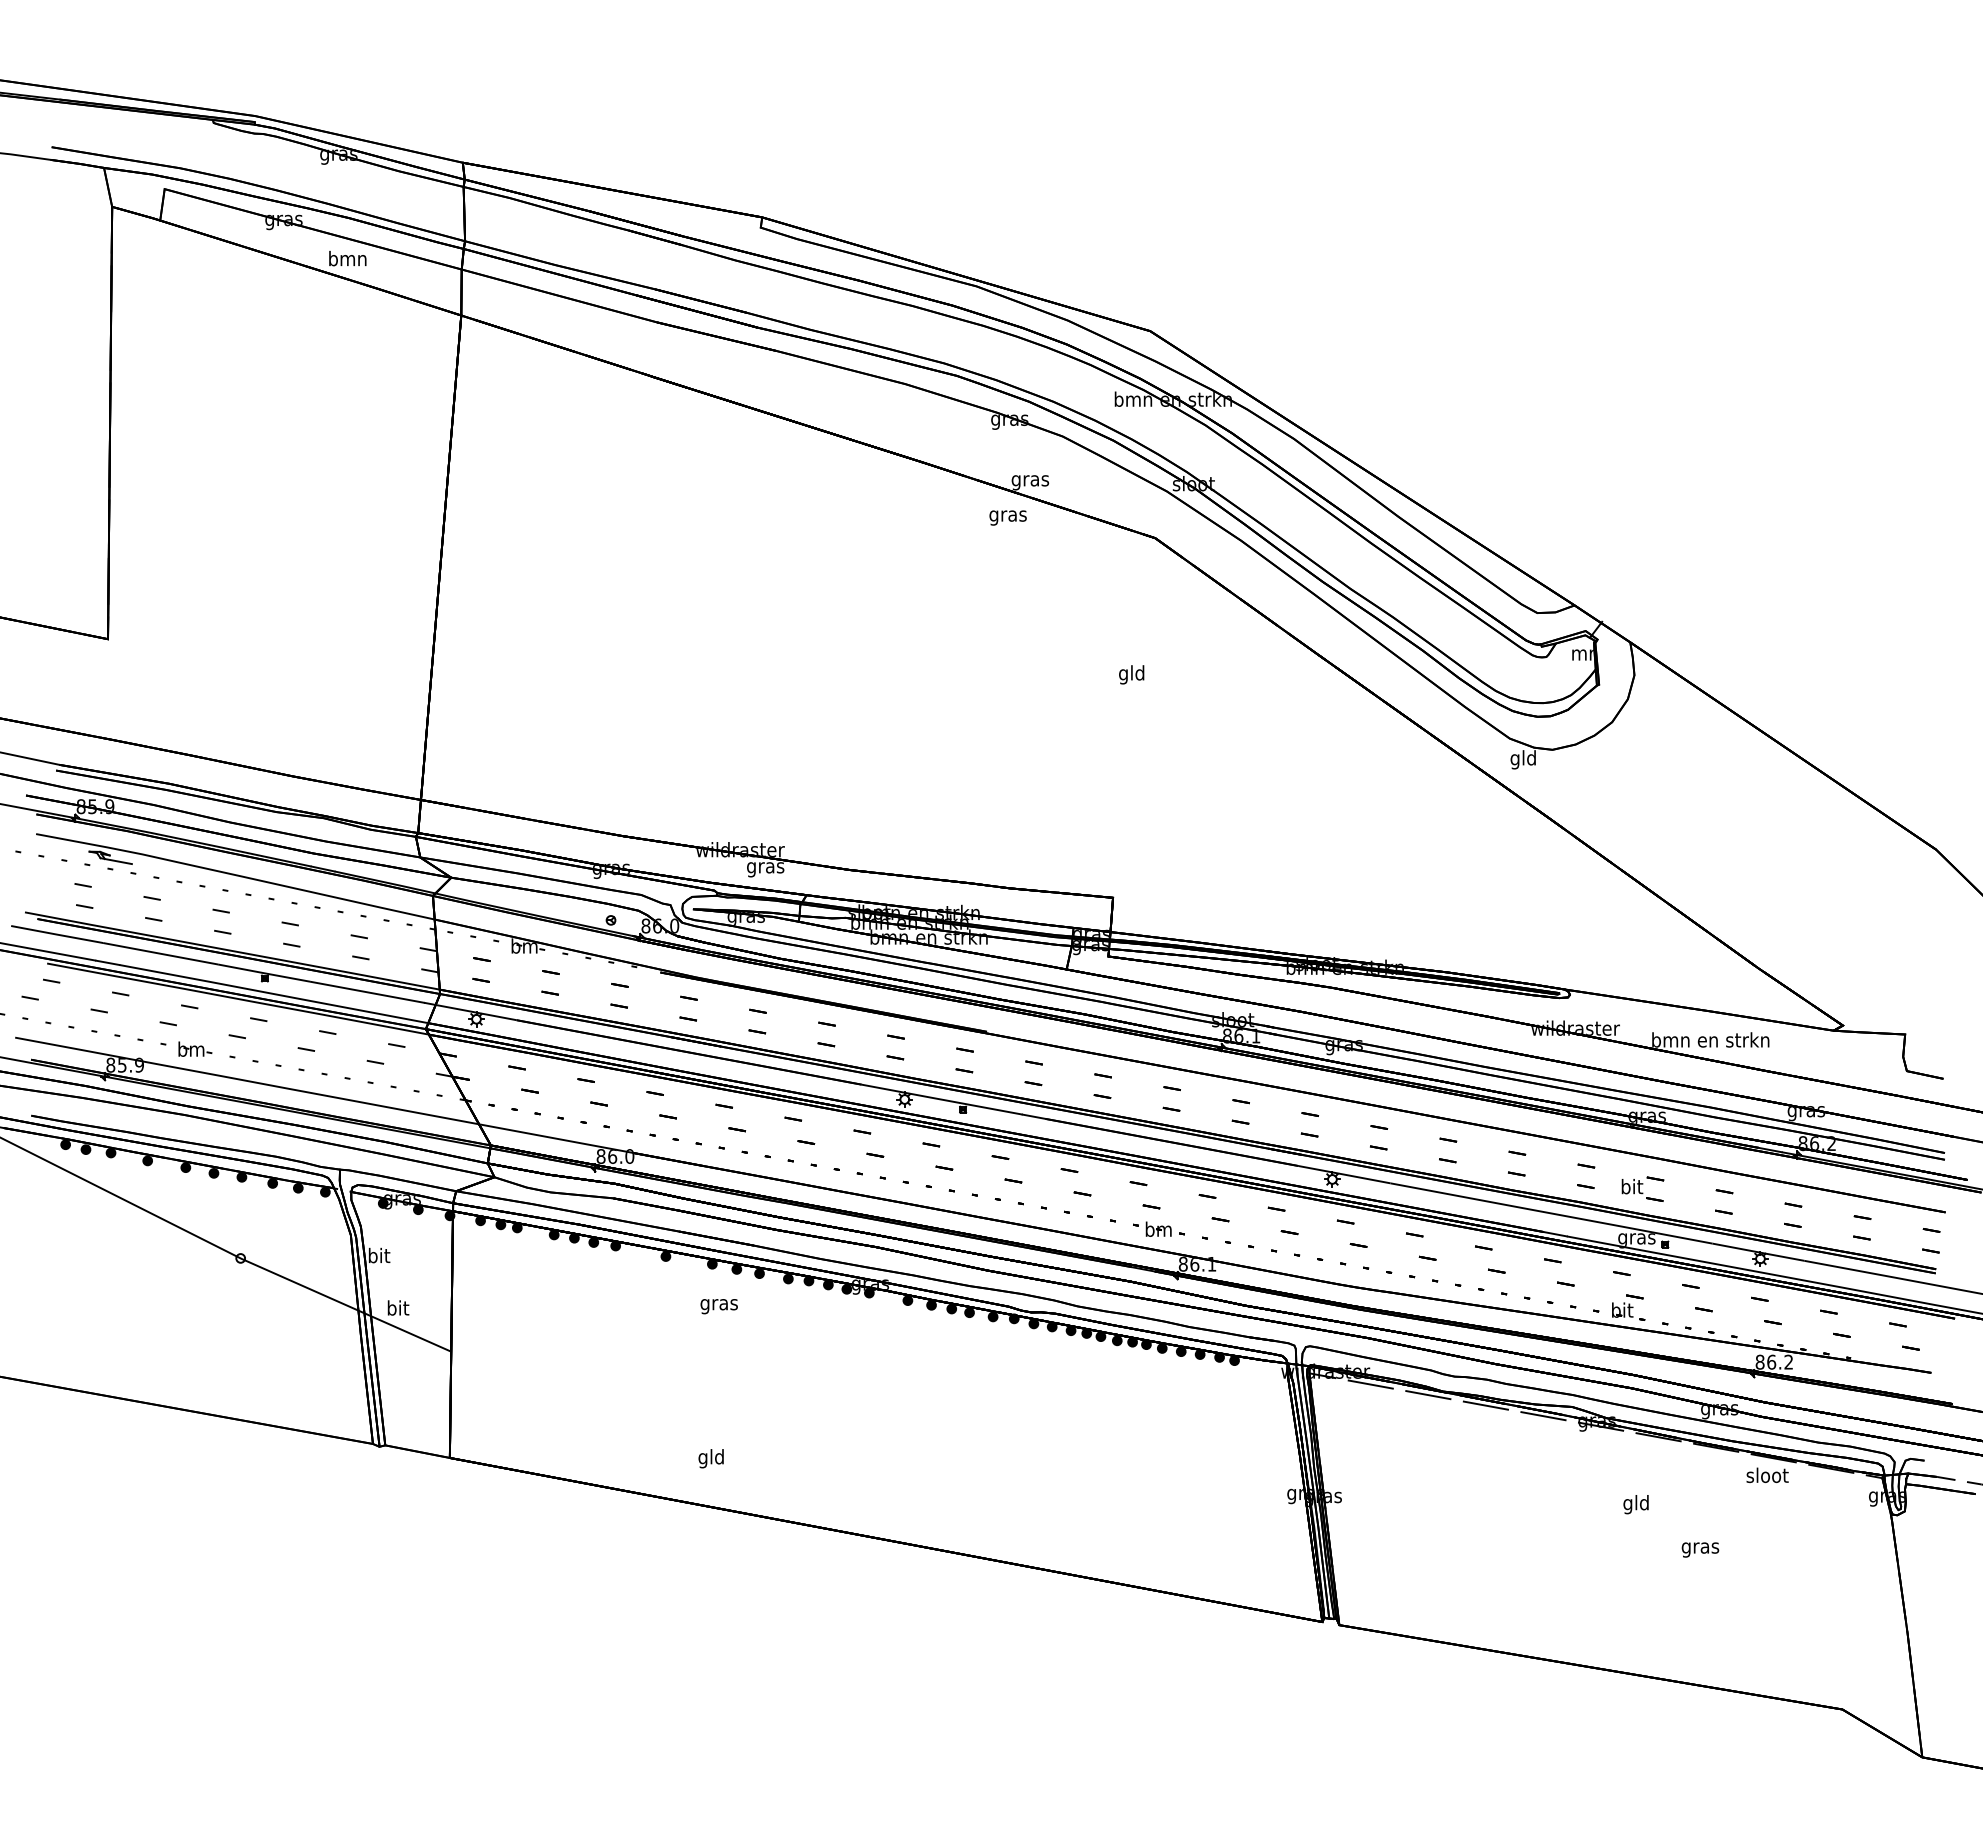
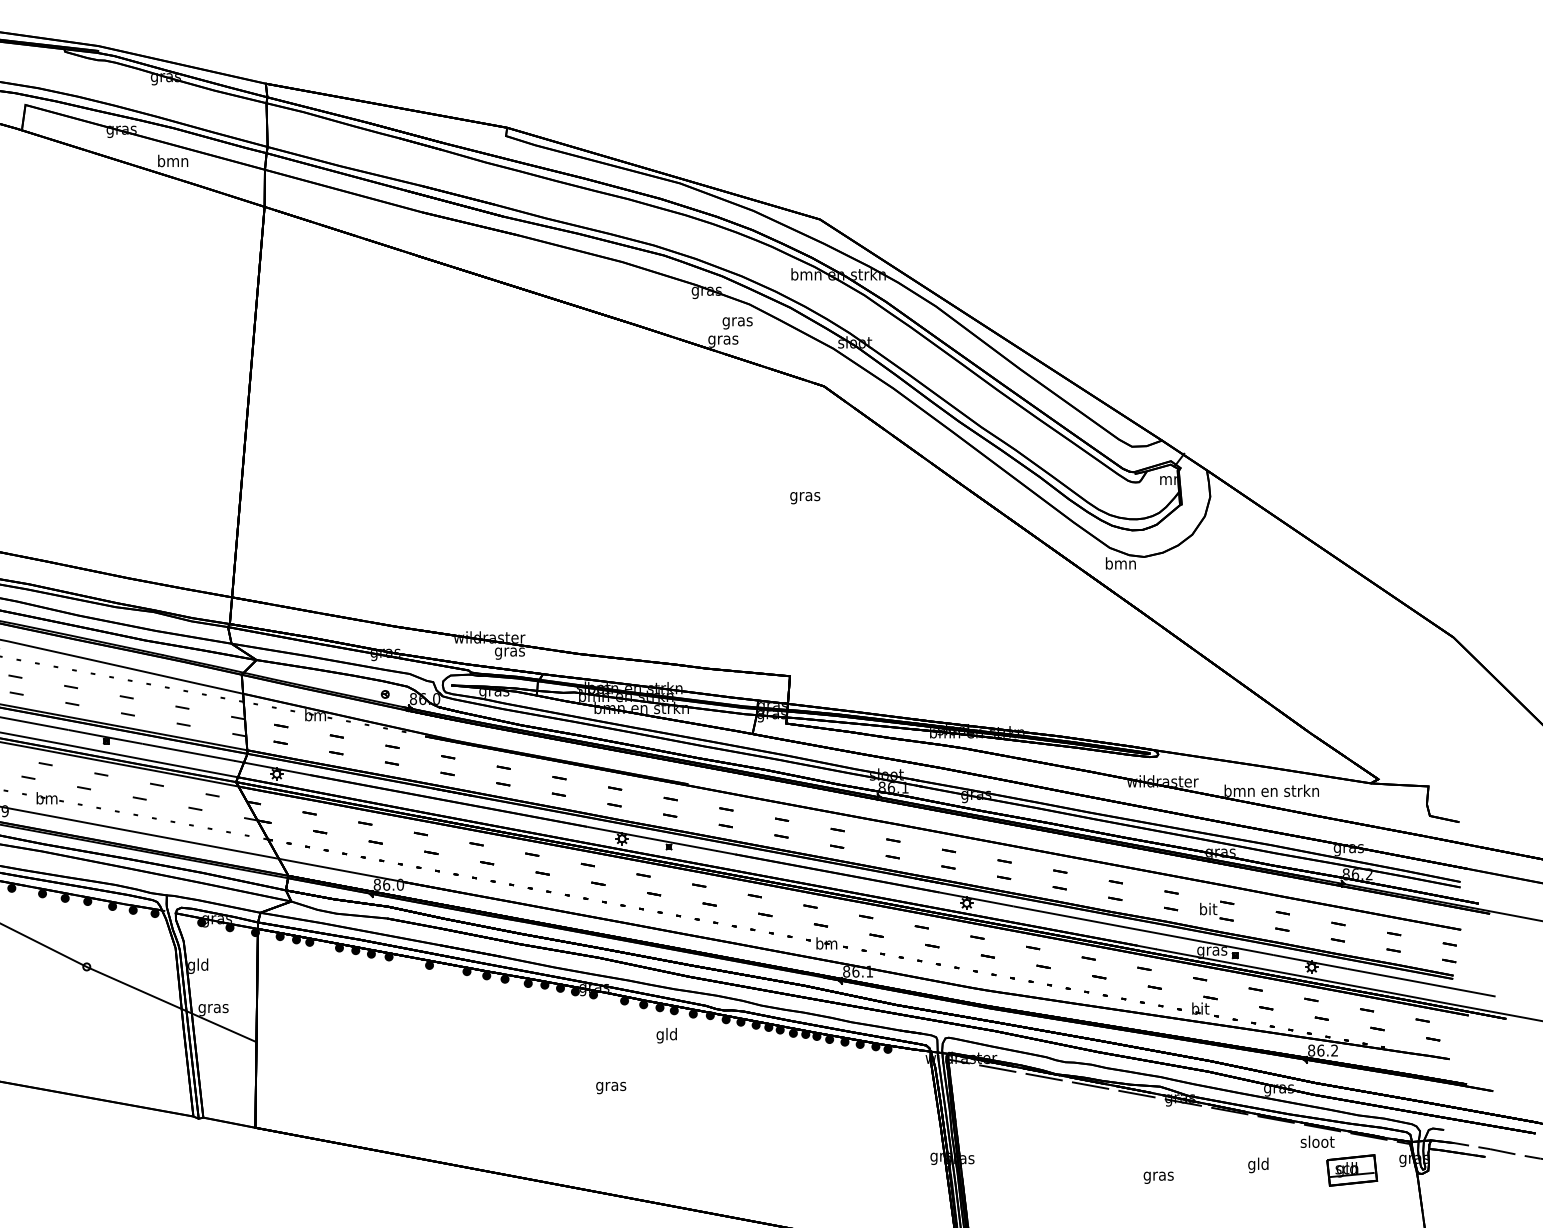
text: (1007, 517) -> (737, 322), moved
text: (1131, 674) -> (804, 496), gld -> gras
text: (1523, 759) -> (1120, 564), gld -> bmn
text: (378, 1257) -> (197, 966), bit -> gld
text: (718, 1306) -> (610, 1087), moved
text: (397, 1309) -> (213, 1008), bit -> gras
text: (710, 1458) -> (666, 1035), moved
text: (1635, 1504) -> (1257, 1165), moved
part: (1810, 1510) -> (1352, 1170), added
text: (1700, 1549) -> (1158, 1177), moved

